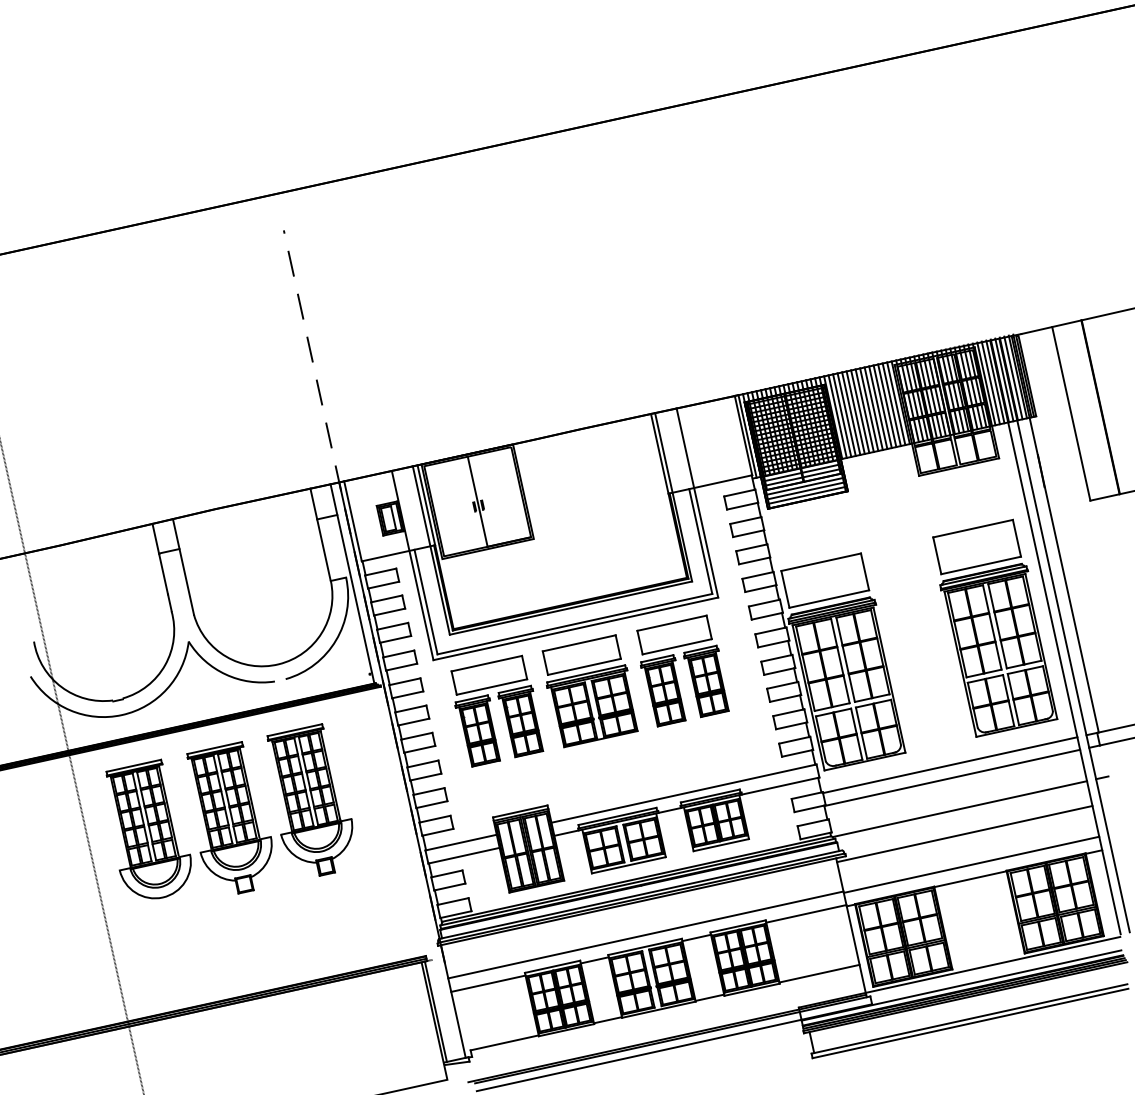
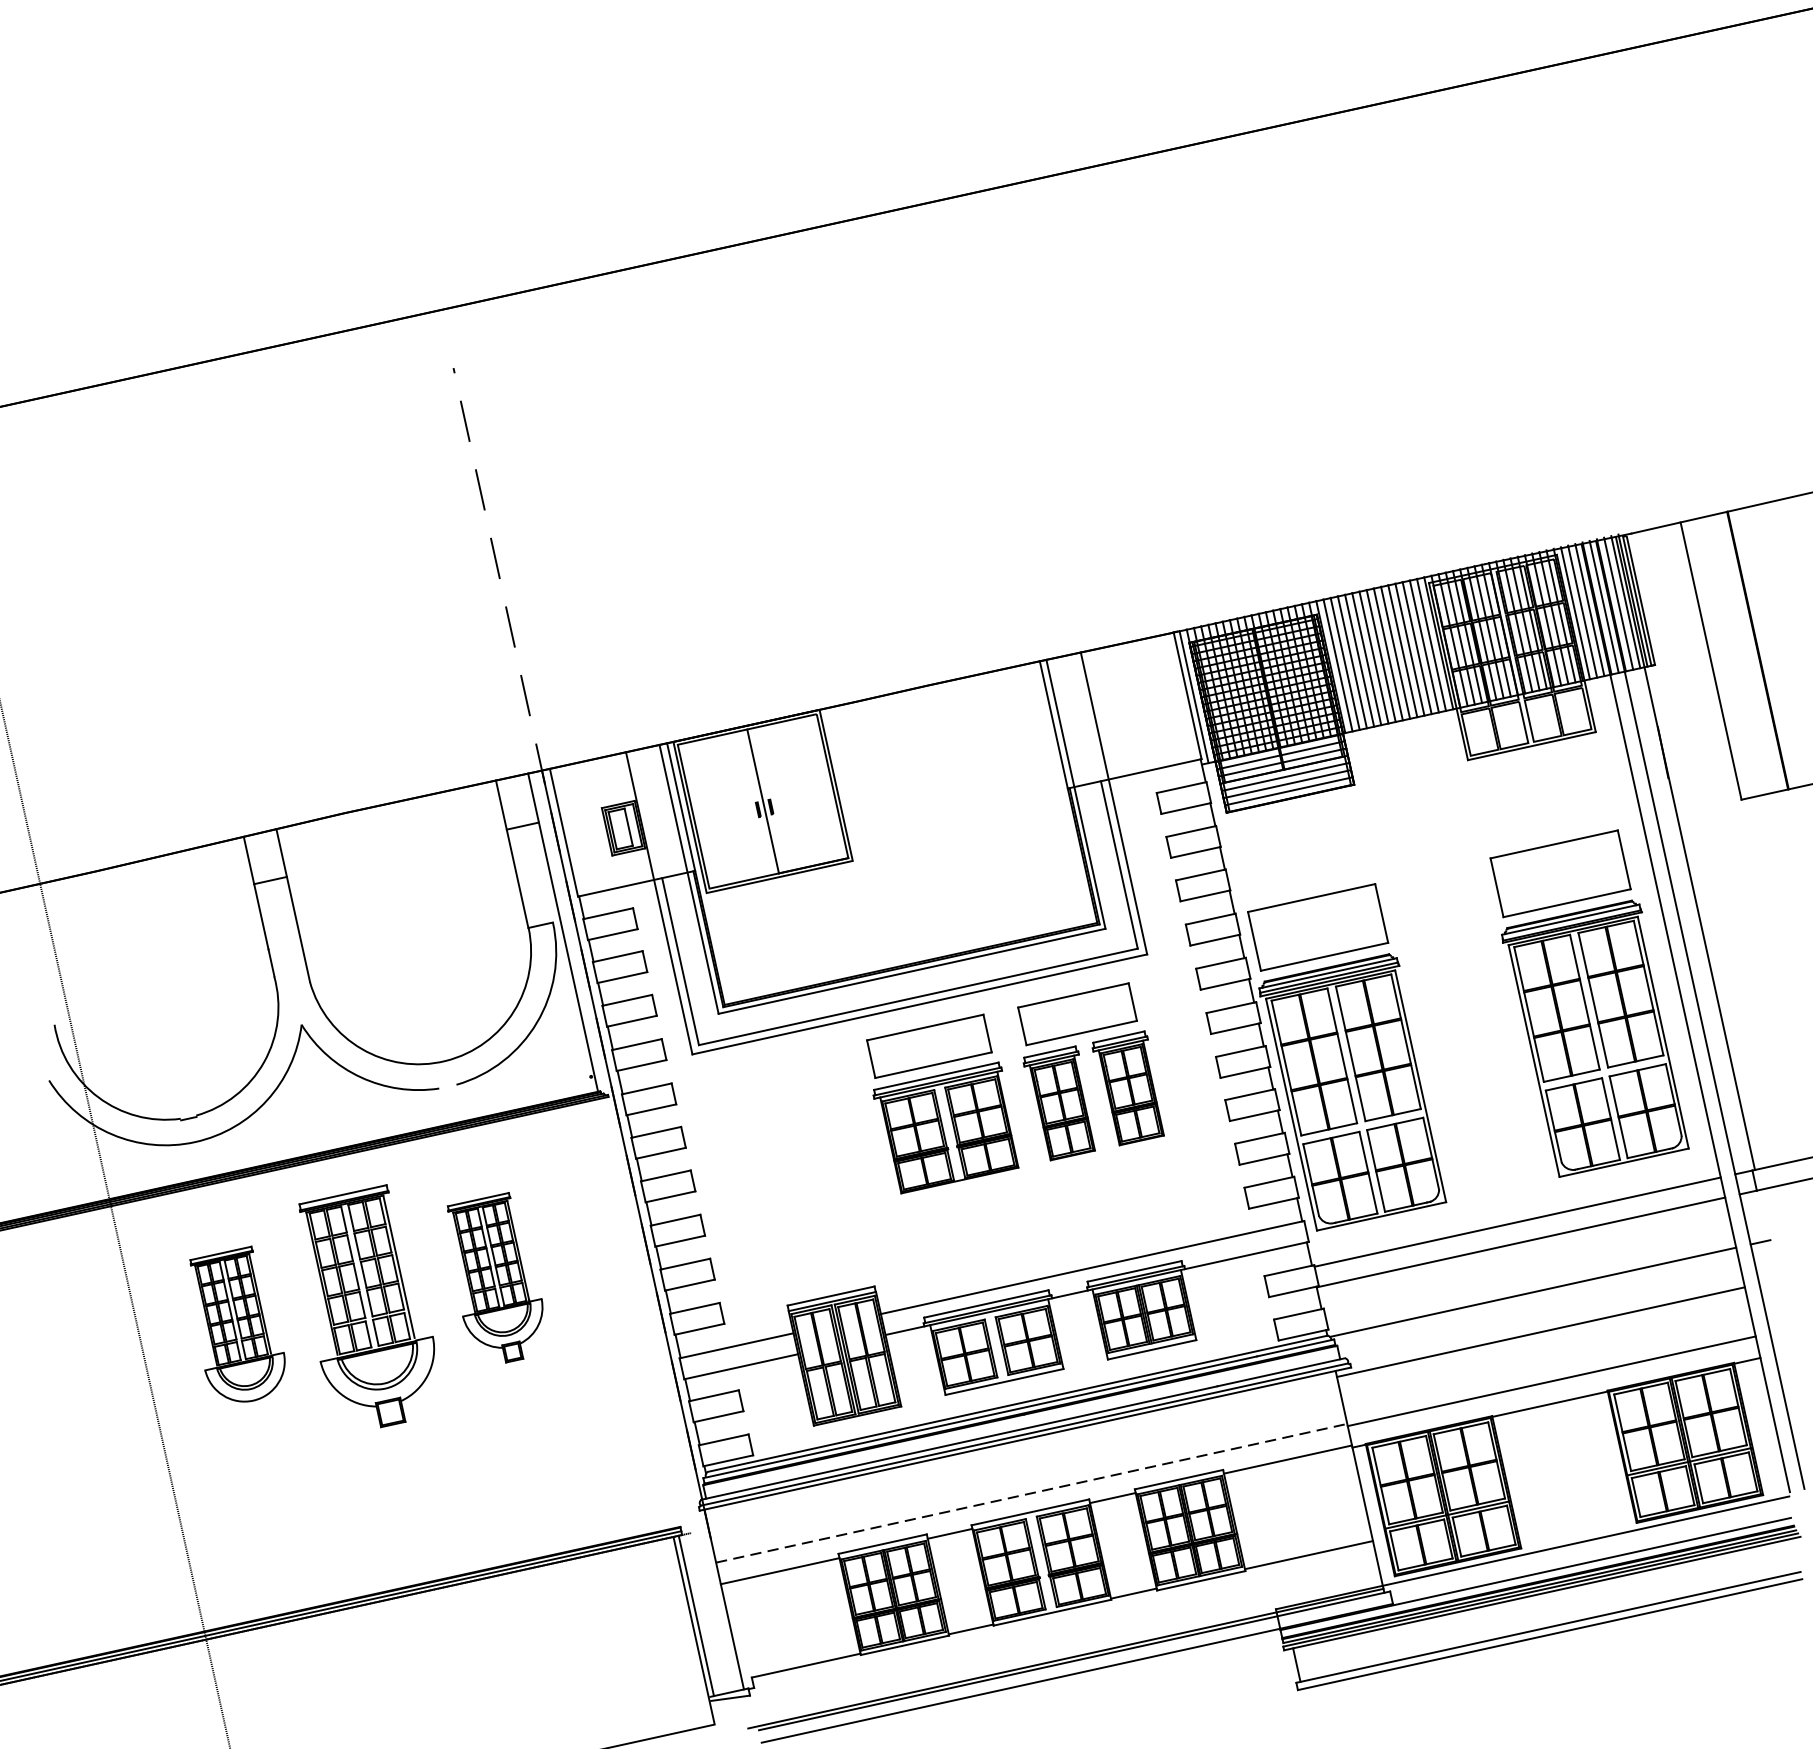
part: (503, 708) -> (804, 1131), removed
part: (309, 799) -> (494, 1276), size x0.7
part: (148, 828) -> (237, 1323), size x0.7
line: (646, 934) -> (1032, 1492), solid -> dashed

